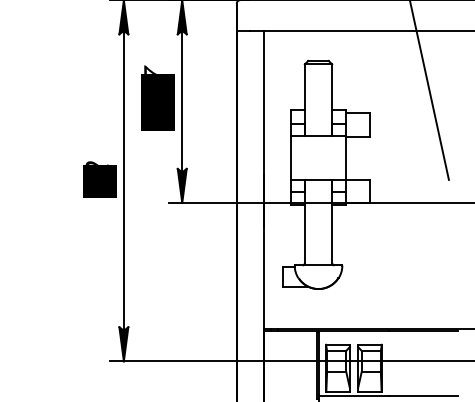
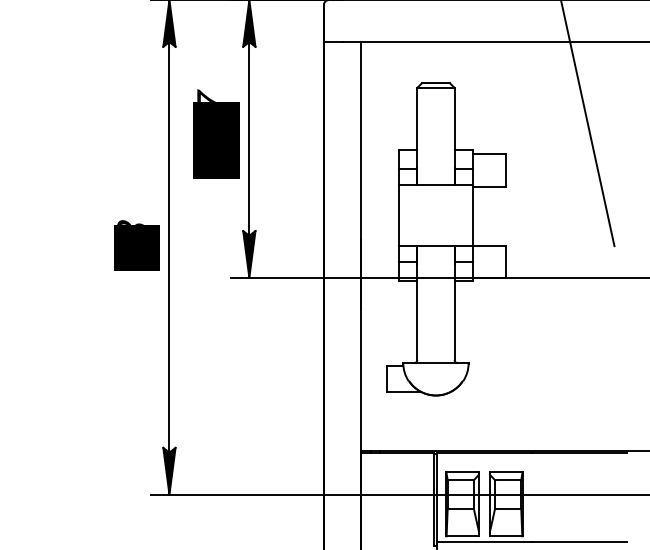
text: (97, 162) -> (133, 222), 72 -> 53

